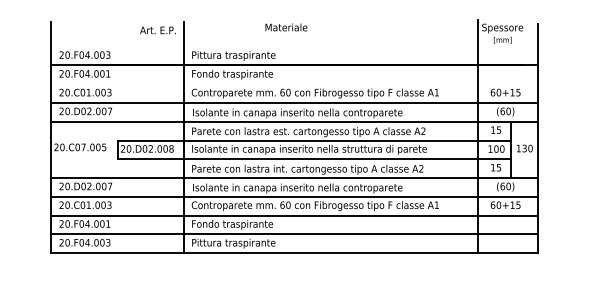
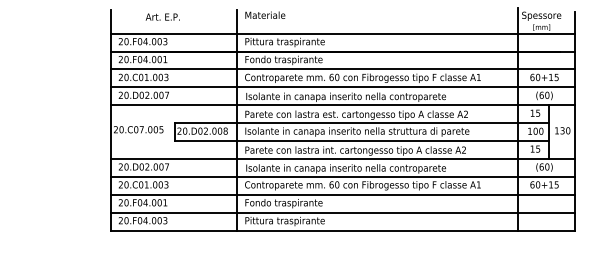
text: (286, 26) -> (265, 14), moved
text: (157, 29) -> (162, 16), moved
line: (293, 46) -> (342, 33), added
line: (293, 84) -> (342, 69), added

